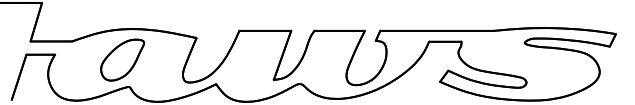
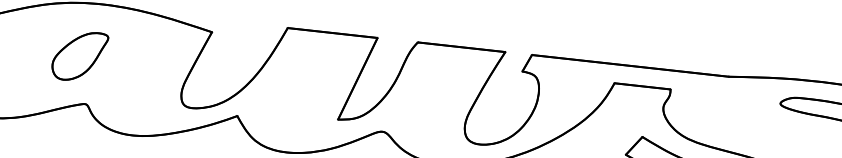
part: (122, 59) -> (79, 55), size x0.7

